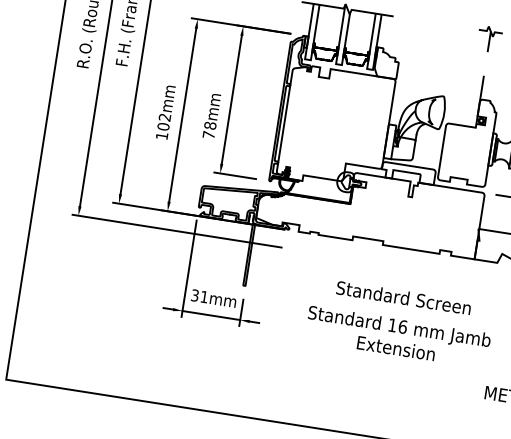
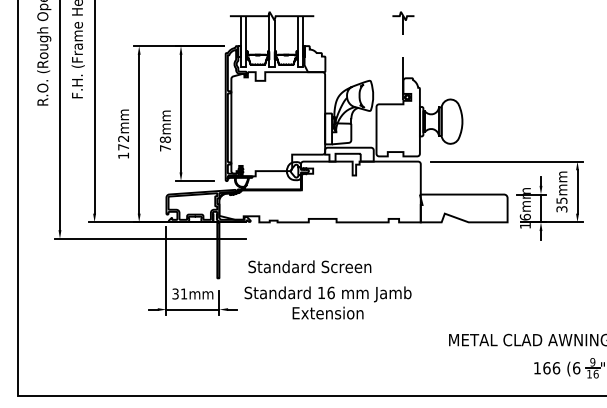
text: (163, 127) -> (123, 147), 102mm -> 172mm
text: (403, 297) -> (309, 266), moved
text: (397, 336) -> (327, 302), moved

